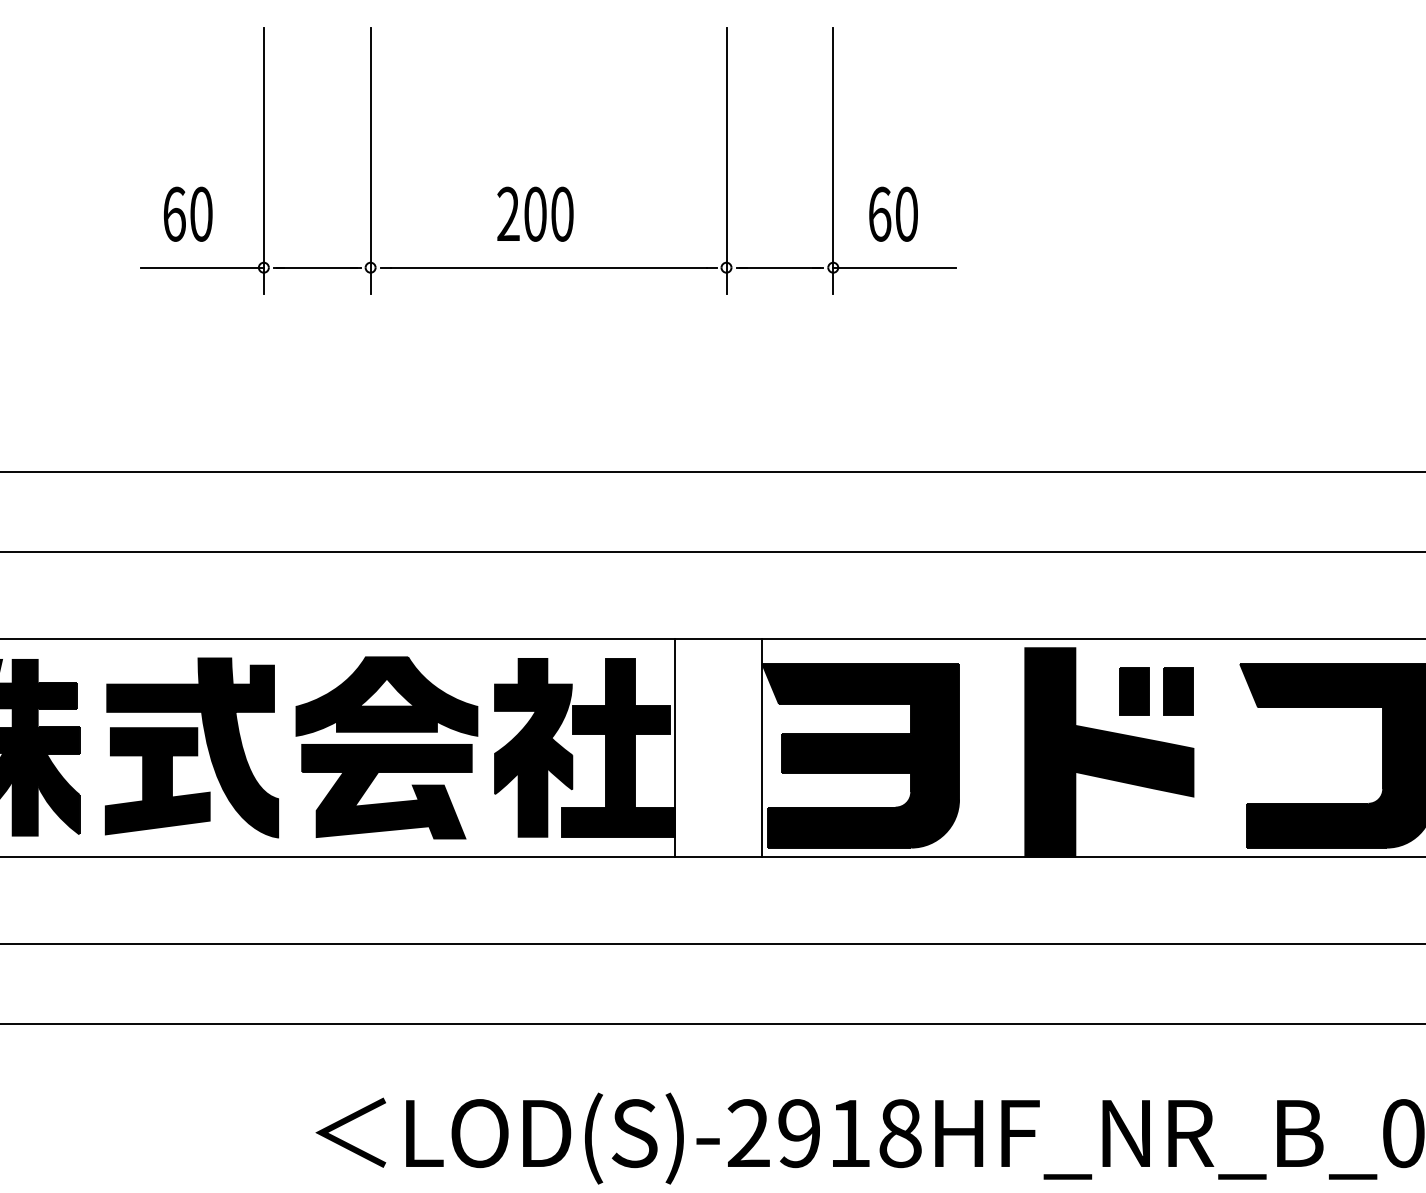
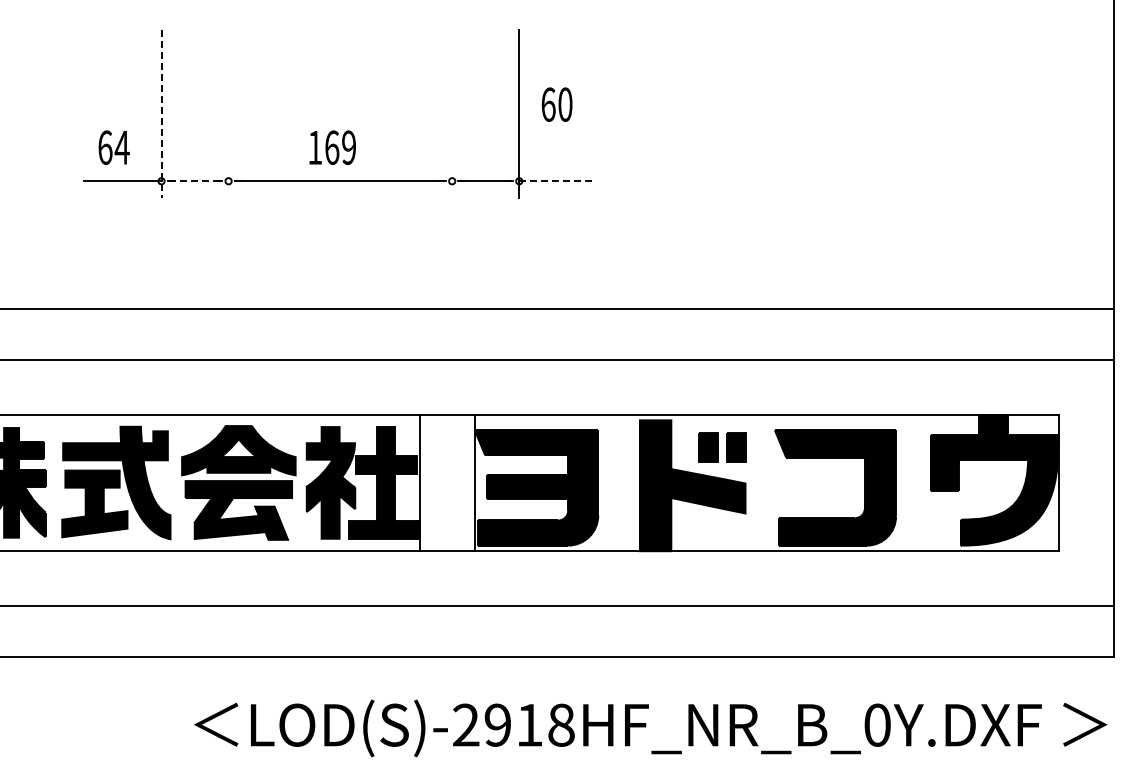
line: (263, 161) -> (161, 114), solid -> dashed
line: (370, 161) -> (228, 114), removed
line: (727, 161) -> (452, 114), removed
text: (200, 213) -> (121, 147), 60 -> 64
text: (536, 213) -> (332, 147), 200 -> 169
text: (892, 213) -> (556, 104), moved
line: (316, 268) -> (194, 181), solid -> dashed
line: (894, 268) -> (557, 181), solid -> dashed

